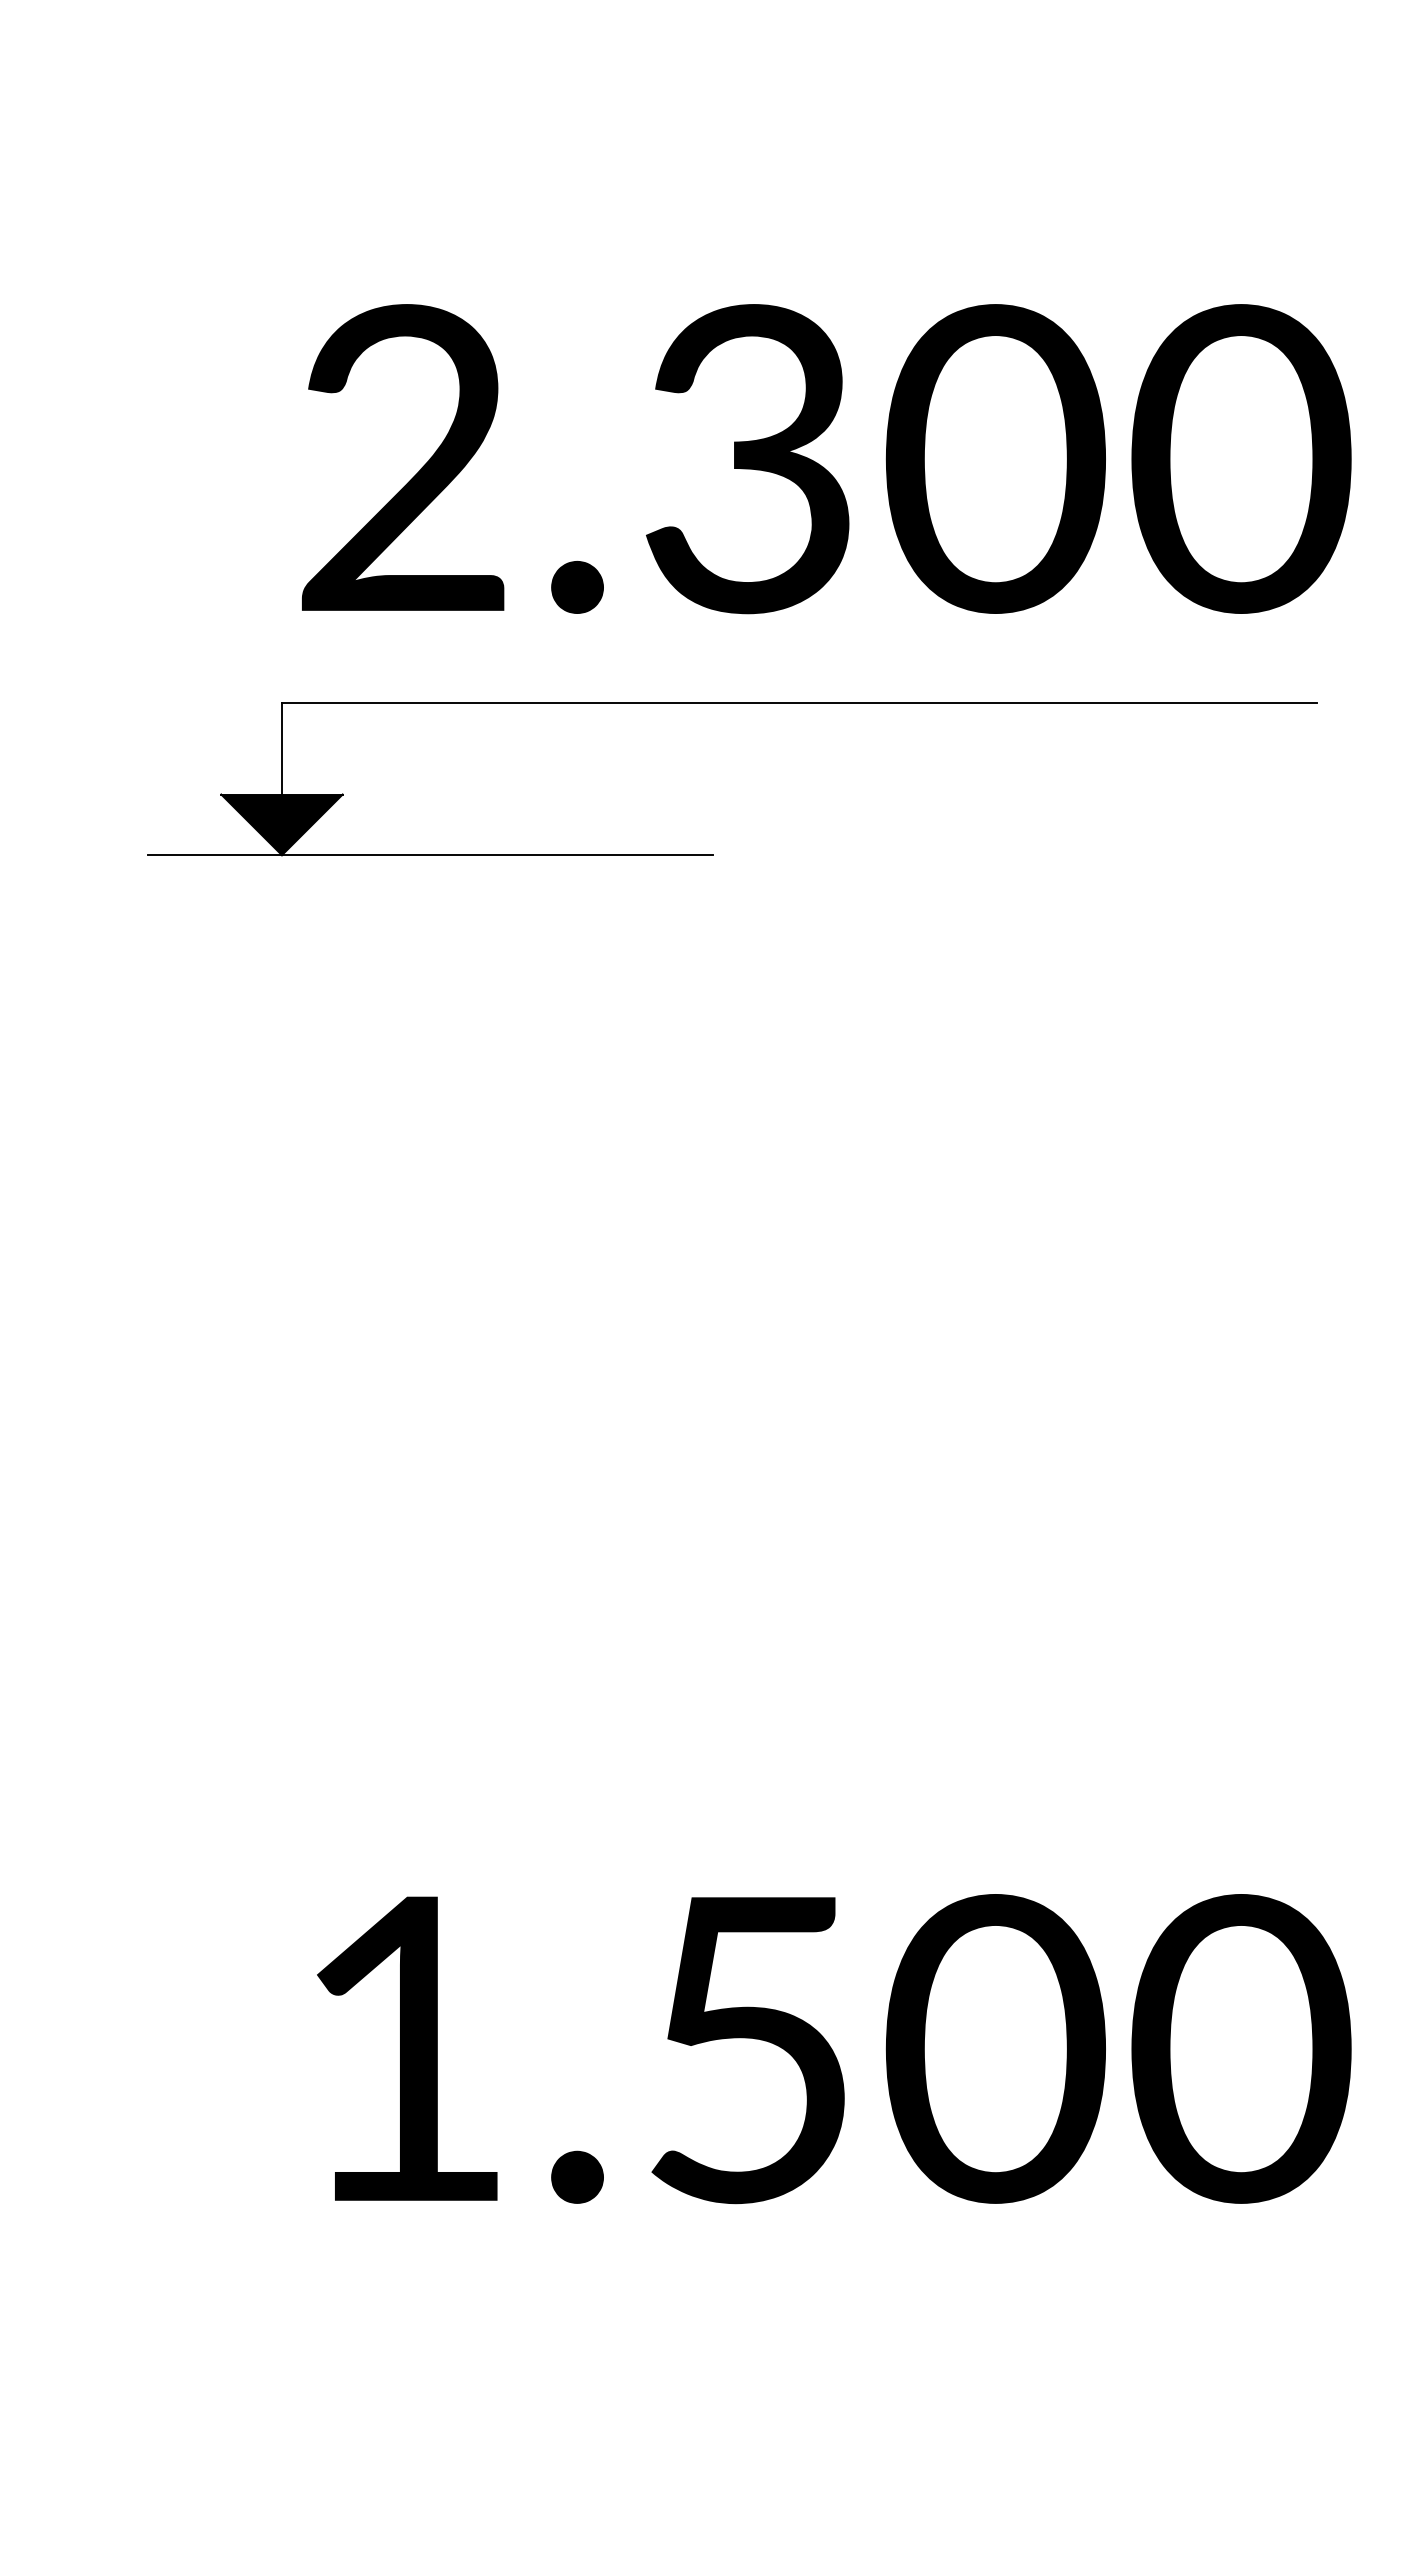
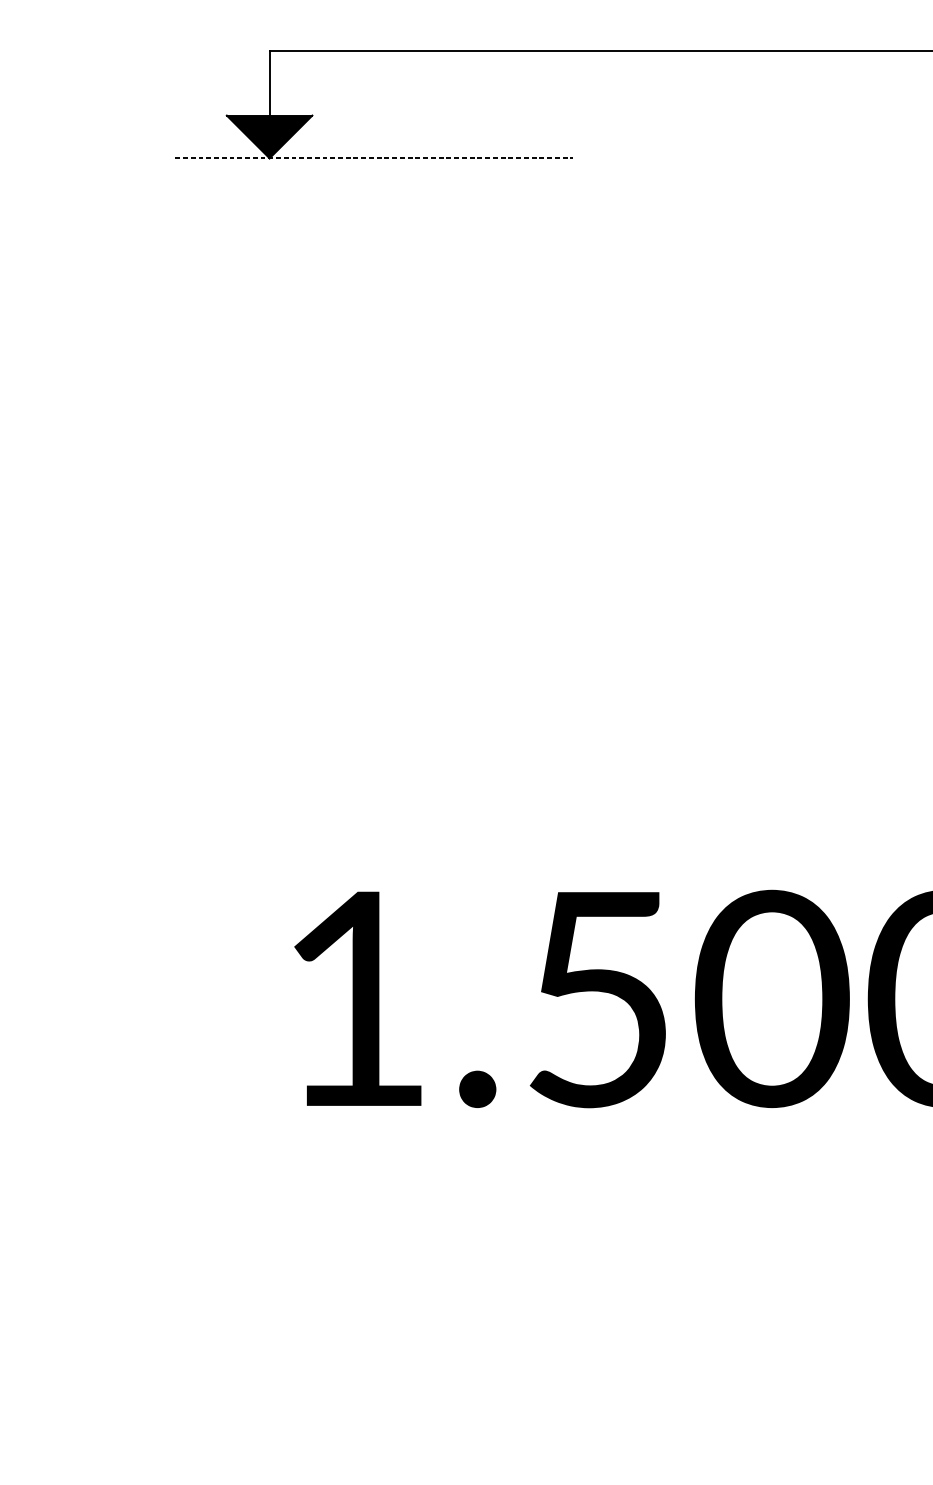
line: (430, 855) -> (374, 158), solid -> dashed

